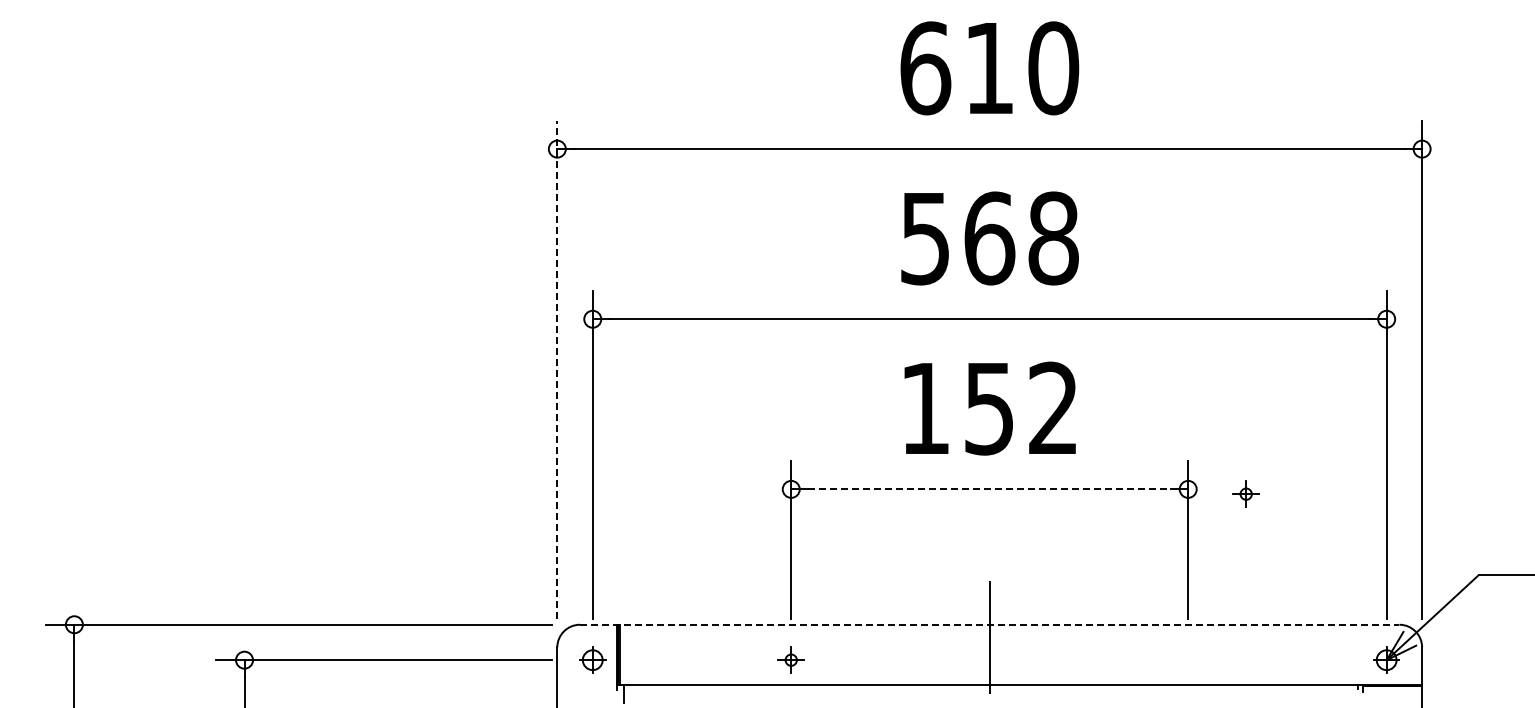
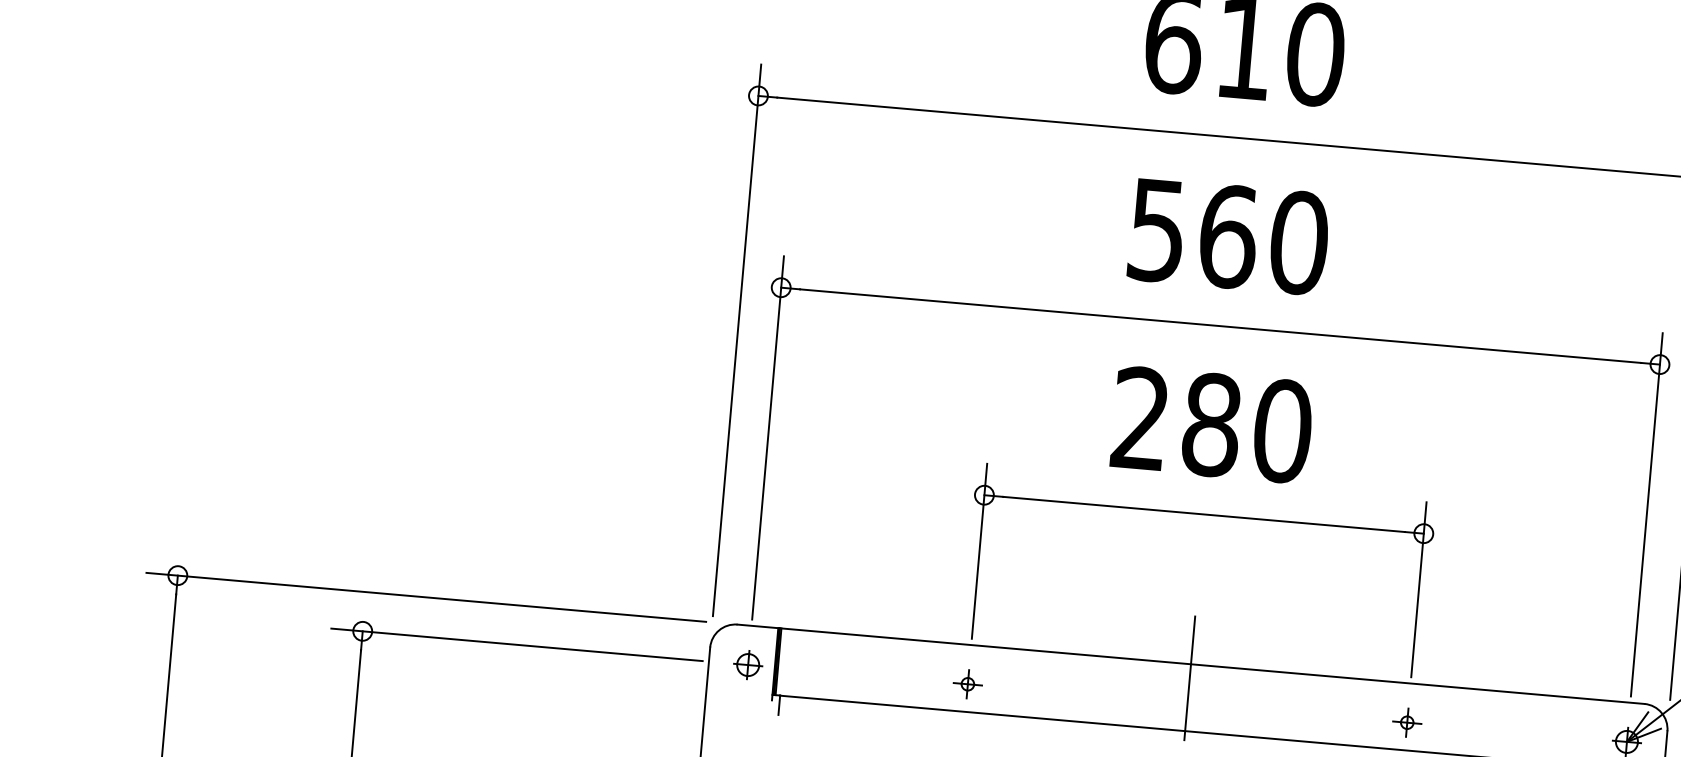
text: (1053, 238) -> (1299, 242), 568 -> 560
line: (557, 369) -> (737, 339), dashed -> solid
text: (990, 408) -> (1212, 424), 152 -> 280
line: (990, 489) -> (1204, 514), dashed -> solid
part: (1245, 493) -> (1406, 721), moved
line: (989, 624) -> (1190, 663), dashed -> solid

